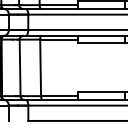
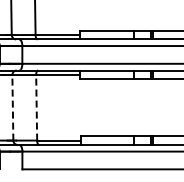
line: (19, 67) -> (12, 107), solid -> dashed
line: (40, 67) -> (36, 107), solid -> dashed

